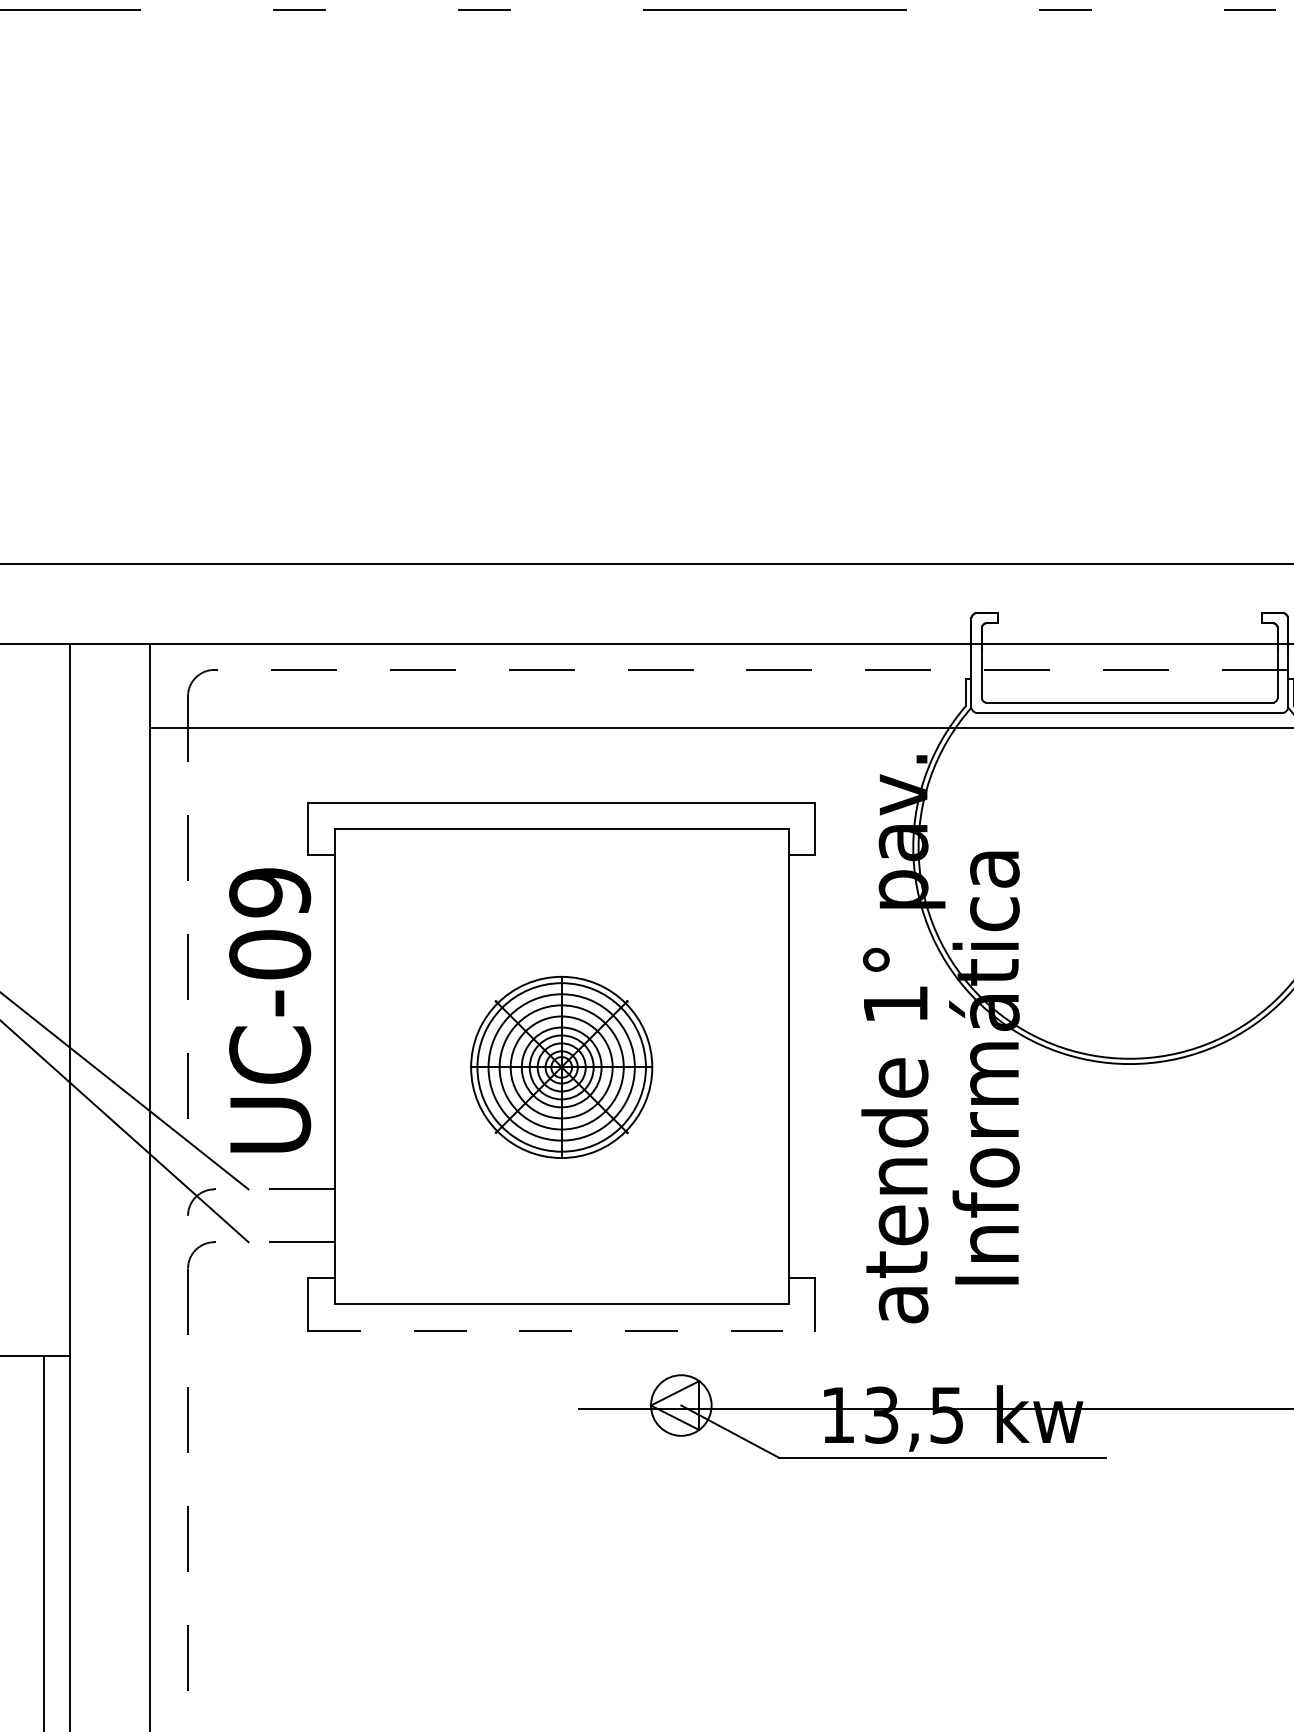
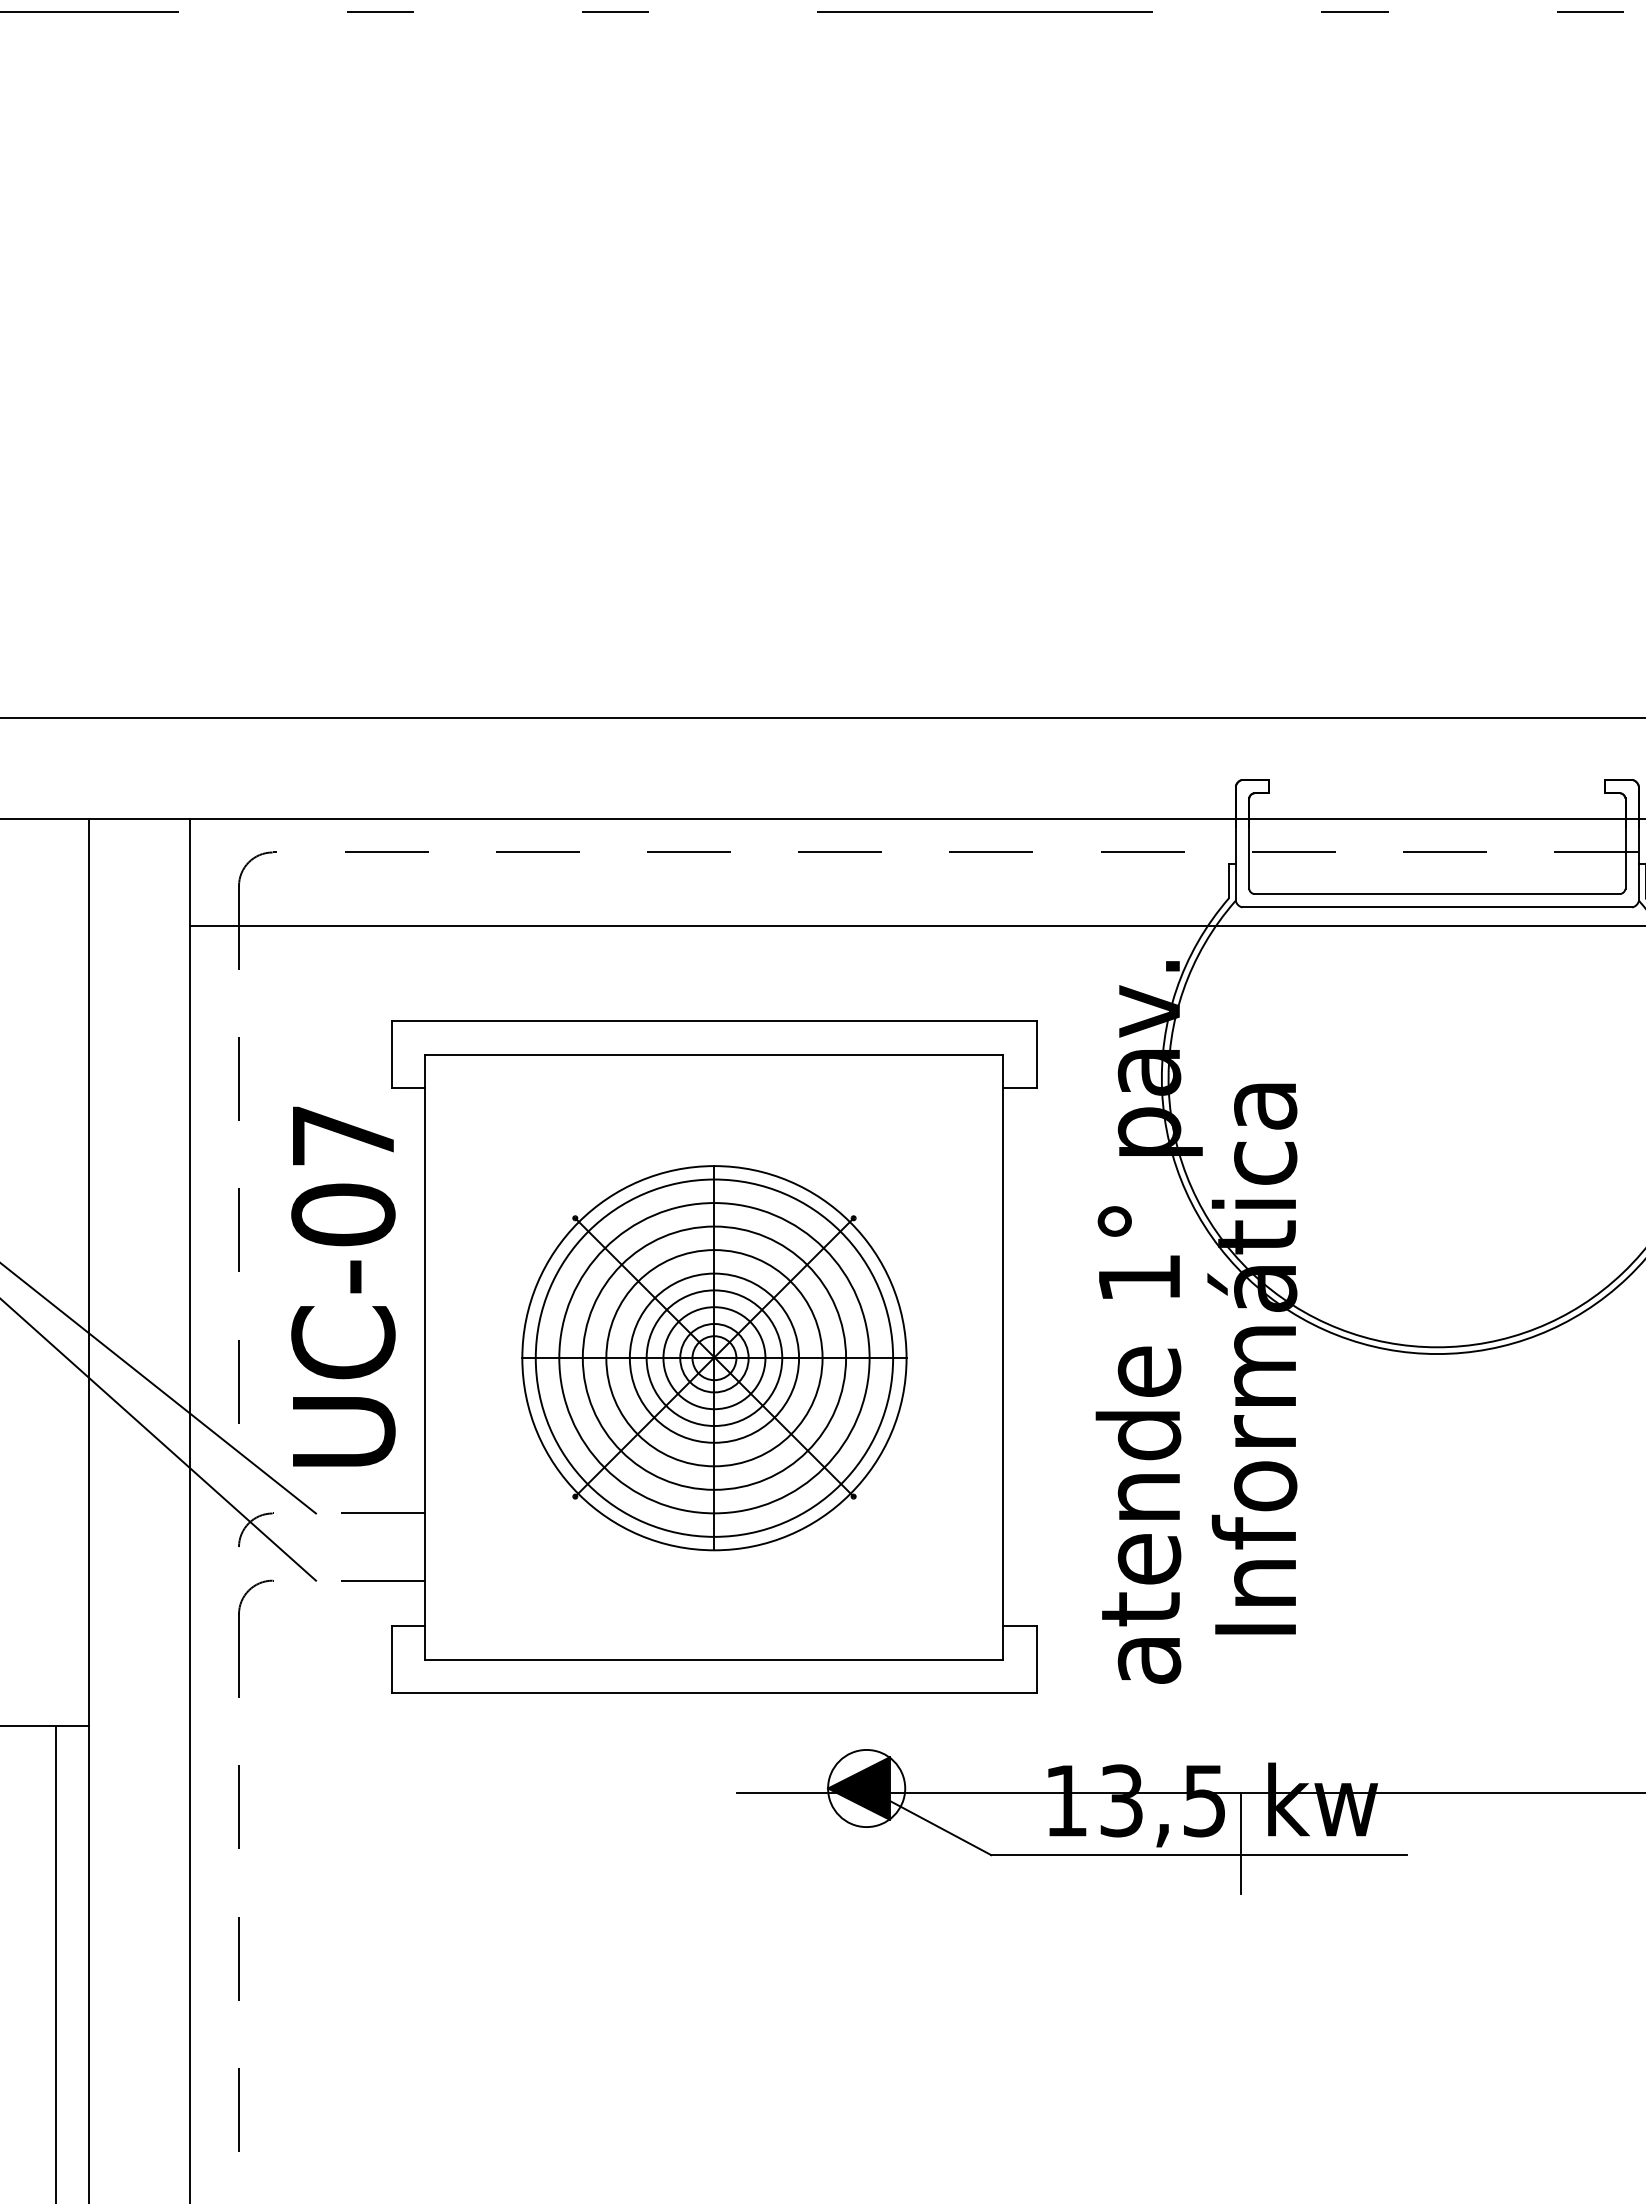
text: (270, 893) -> (343, 1136), UC-09 -> UC-07
part: (561, 1067) -> (714, 1358), size x1.67
line: (561, 1330) -> (714, 1693), dashed -> solid
fill: (674, 1405) -> (858, 1788), added
line: (975, 1448) -> (1240, 1843), added

